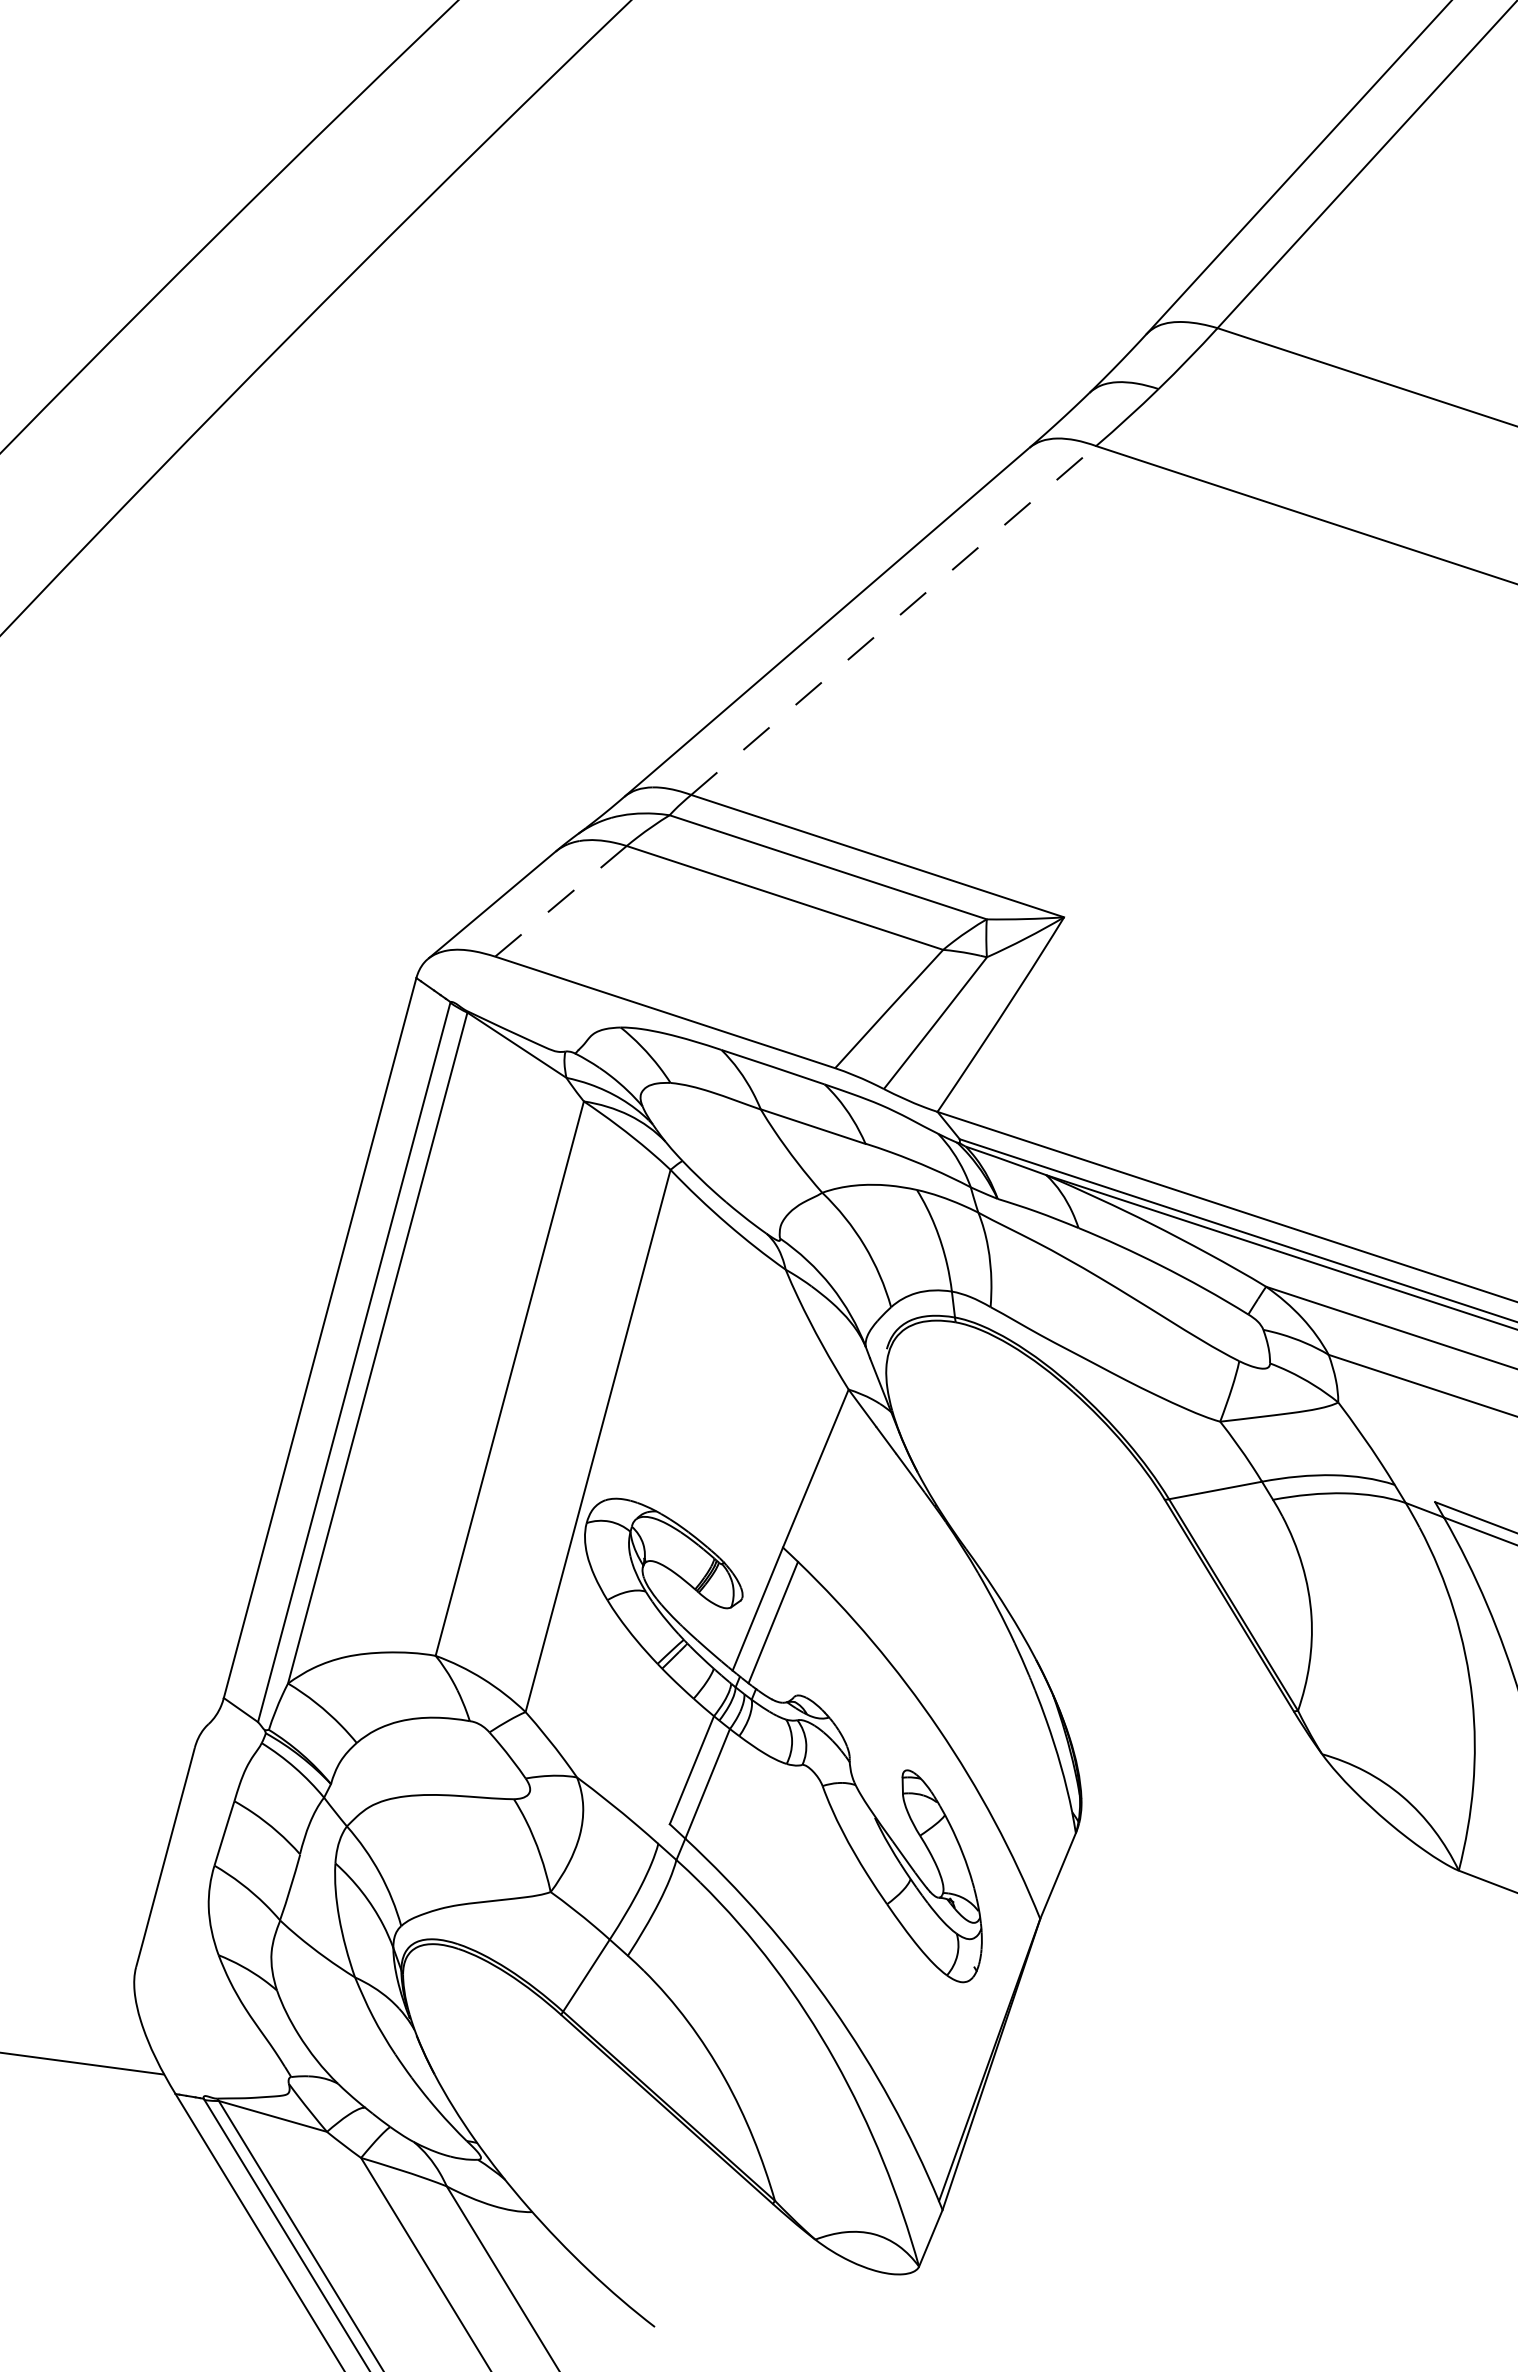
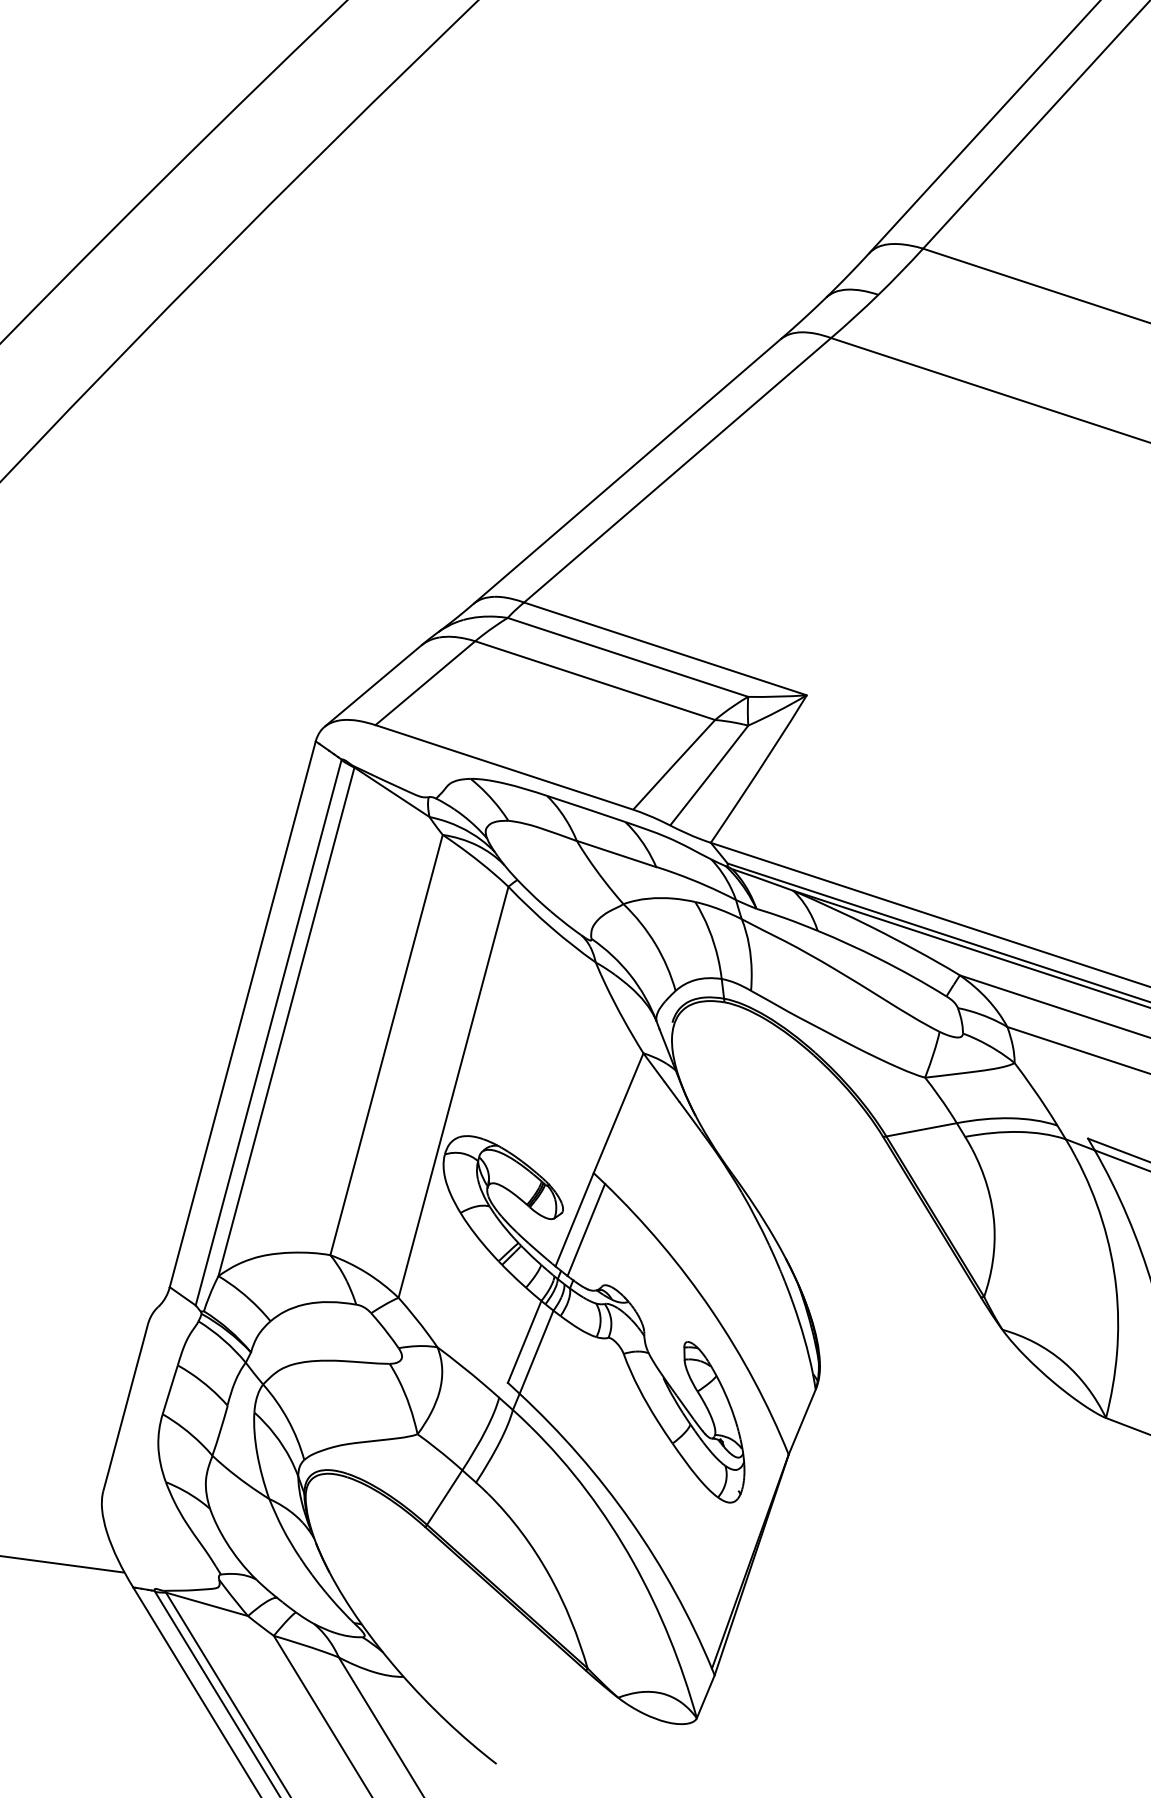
line: (894, 620) -> (678, 470), dashed -> solid
line: (561, 901) -> (425, 683), dashed -> solid

